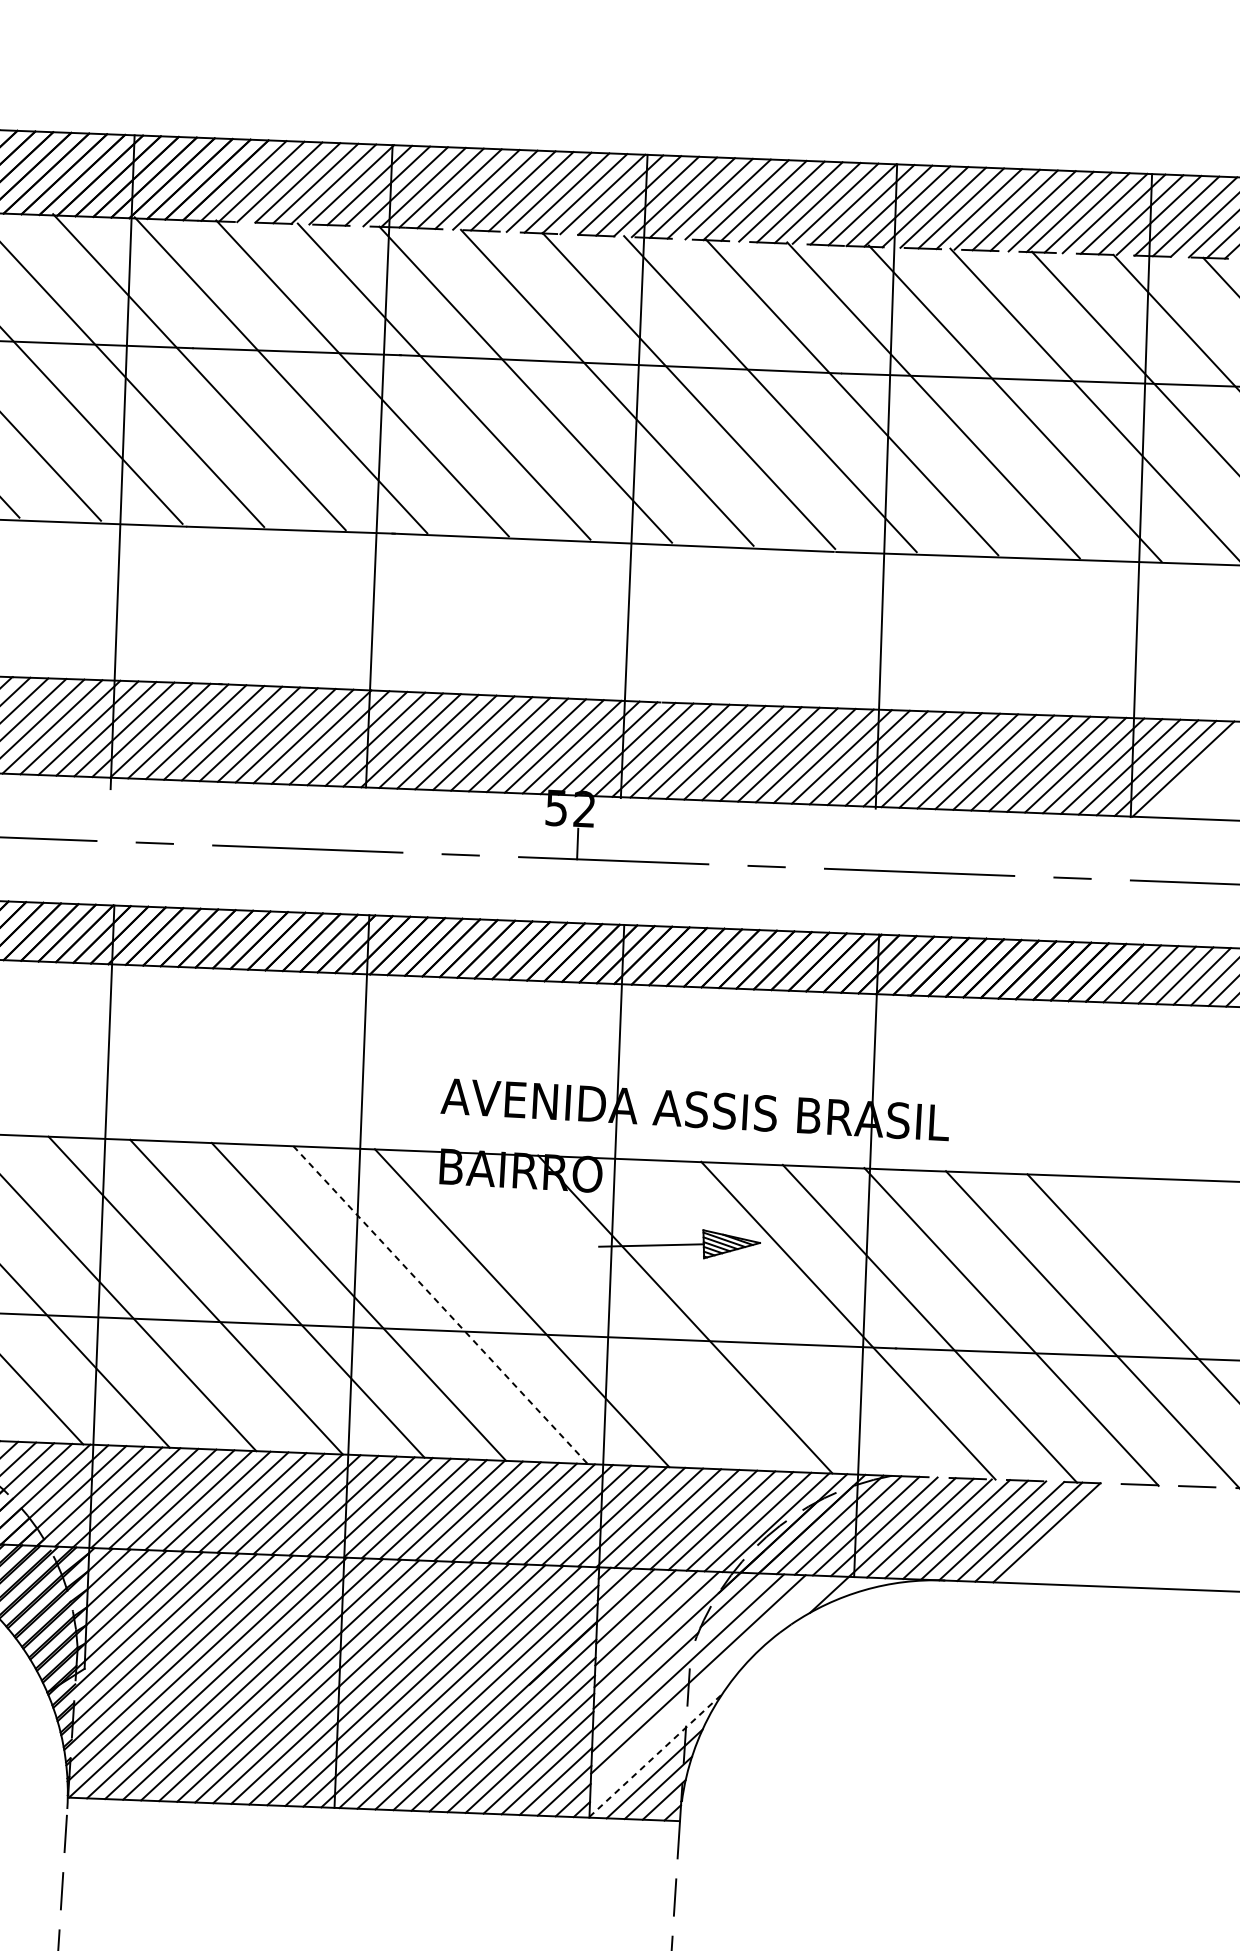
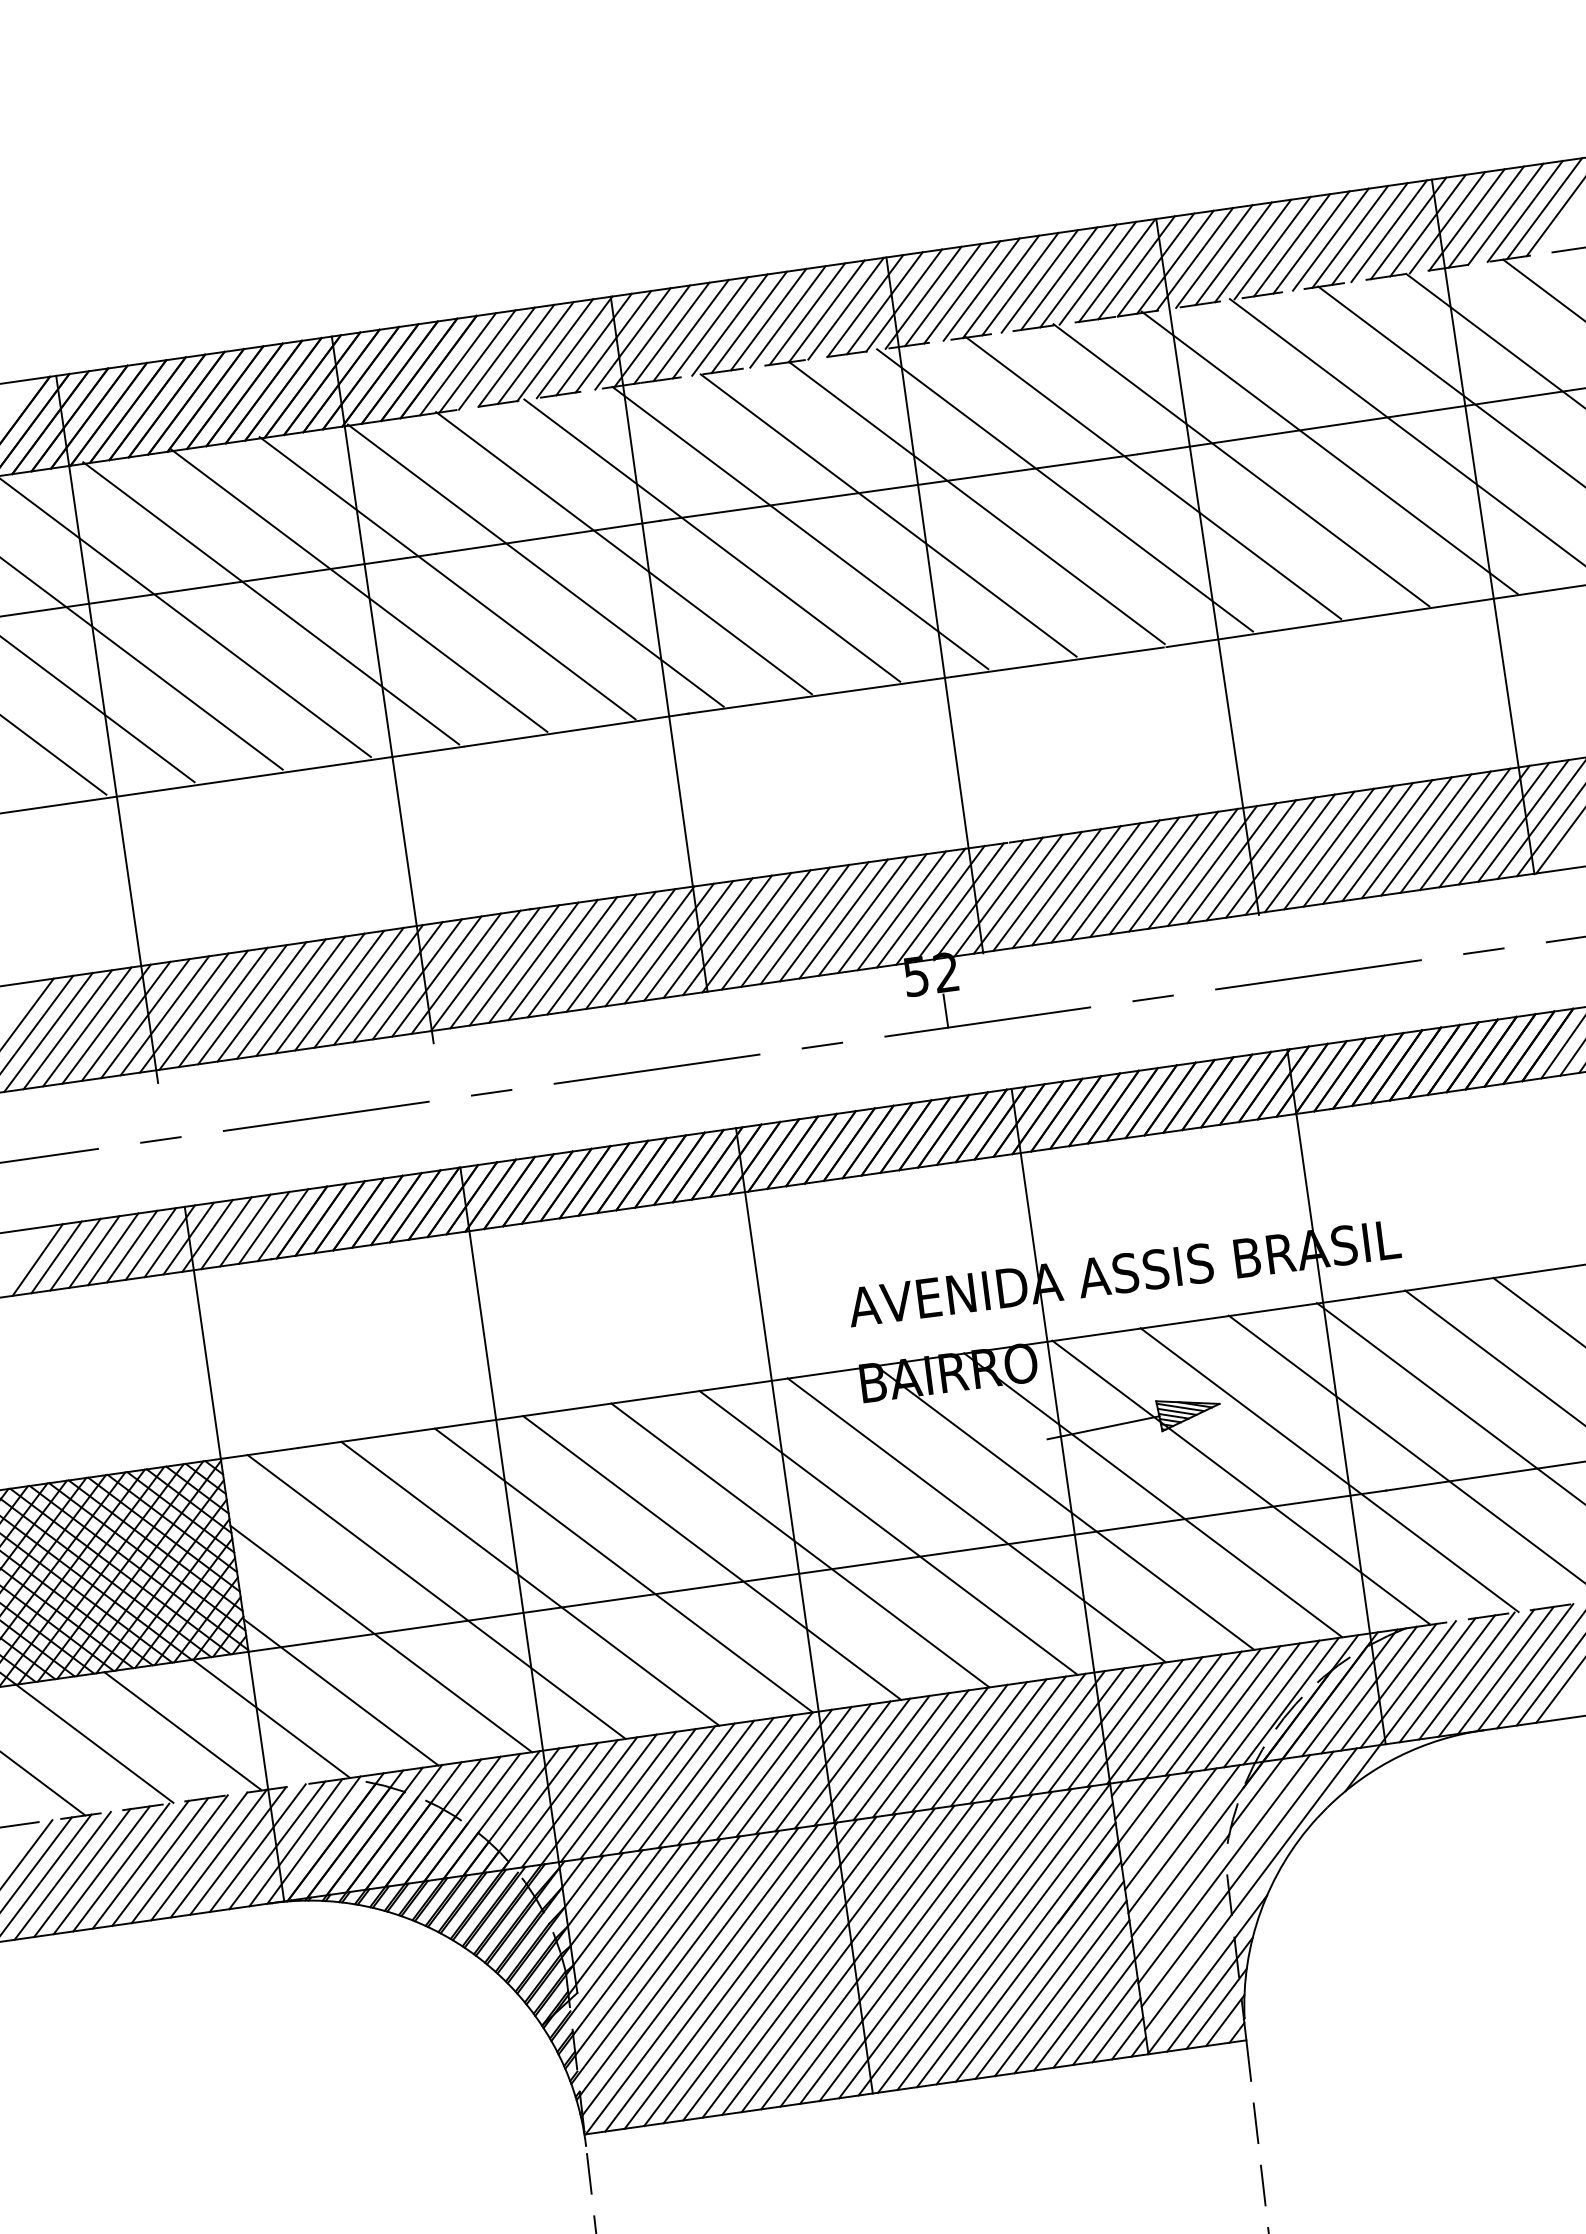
line: (440, 1305) -> (888, 1533), dashed -> solid
line: (603, 1310) -> (1064, 1507), added
line: (766, 1317) -> (1241, 1482), added
line: (708, 1685) -> (1250, 1889), added
line: (655, 1755) -> (1207, 1974), dashed -> solid

